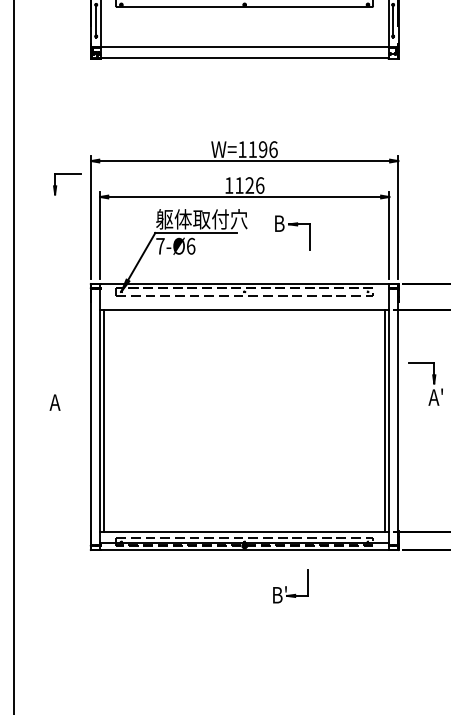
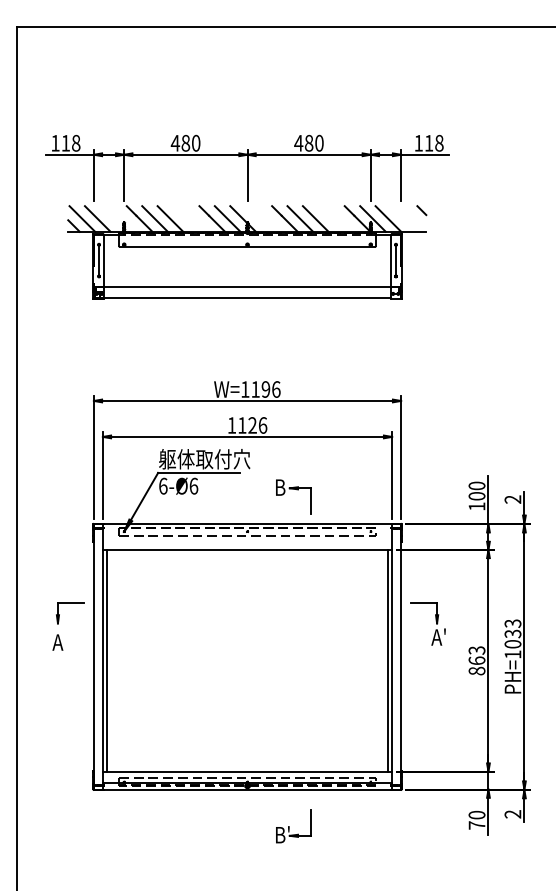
part: (67, 174) -> (70, 603), moved
part: (295, 226) -> (296, 490), moved
text: (160, 245) -> (163, 485), 7-Ø6 -> 6-Ø6

